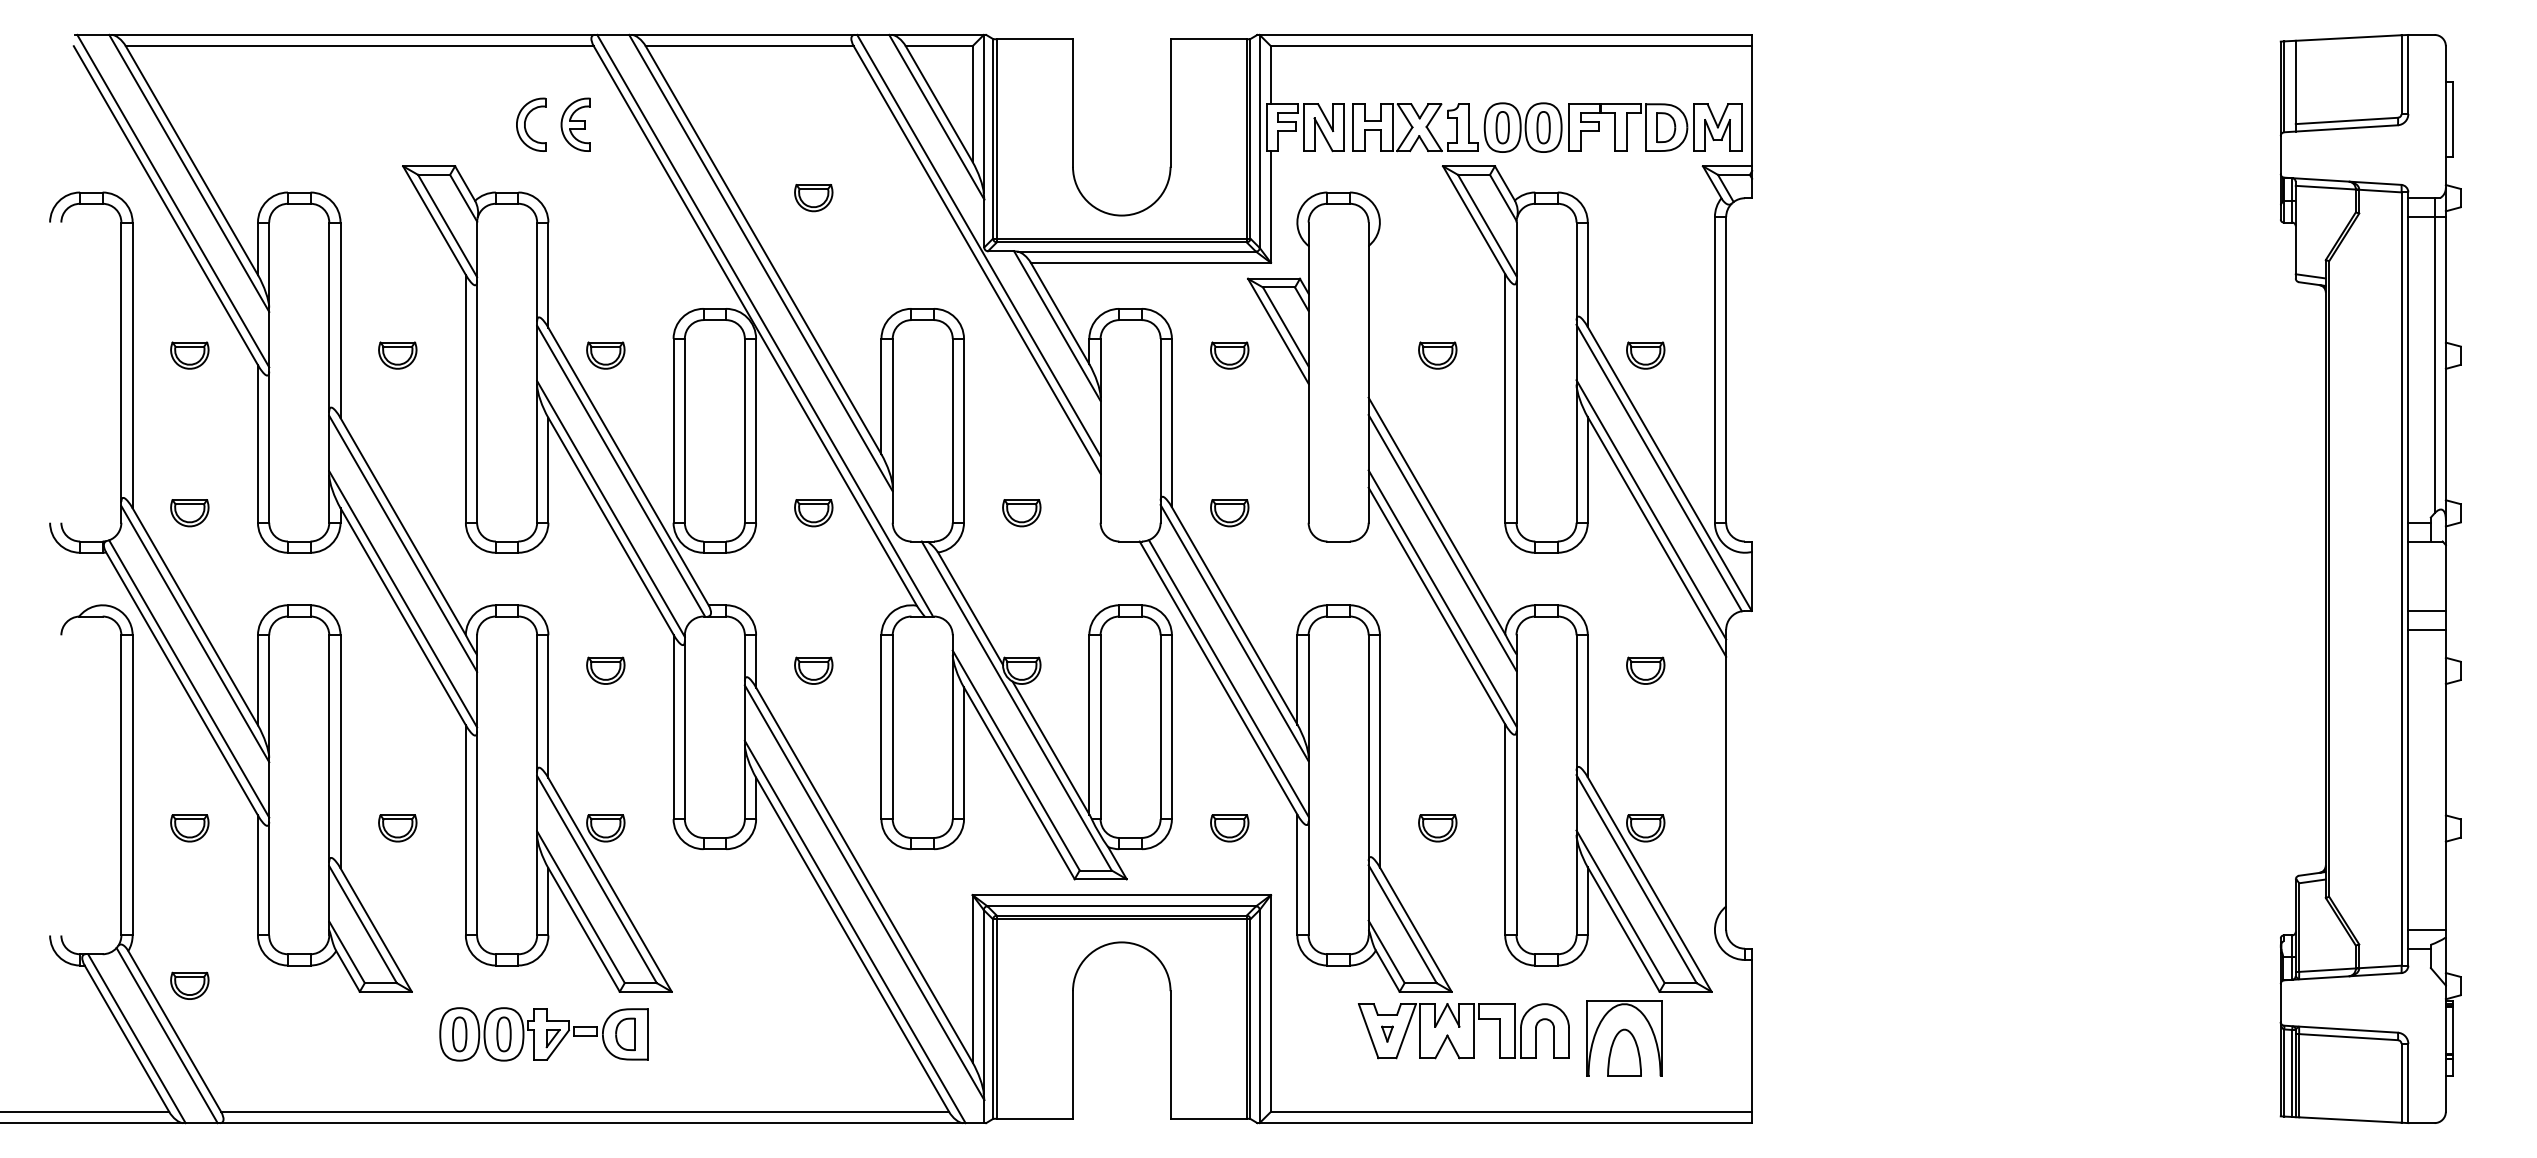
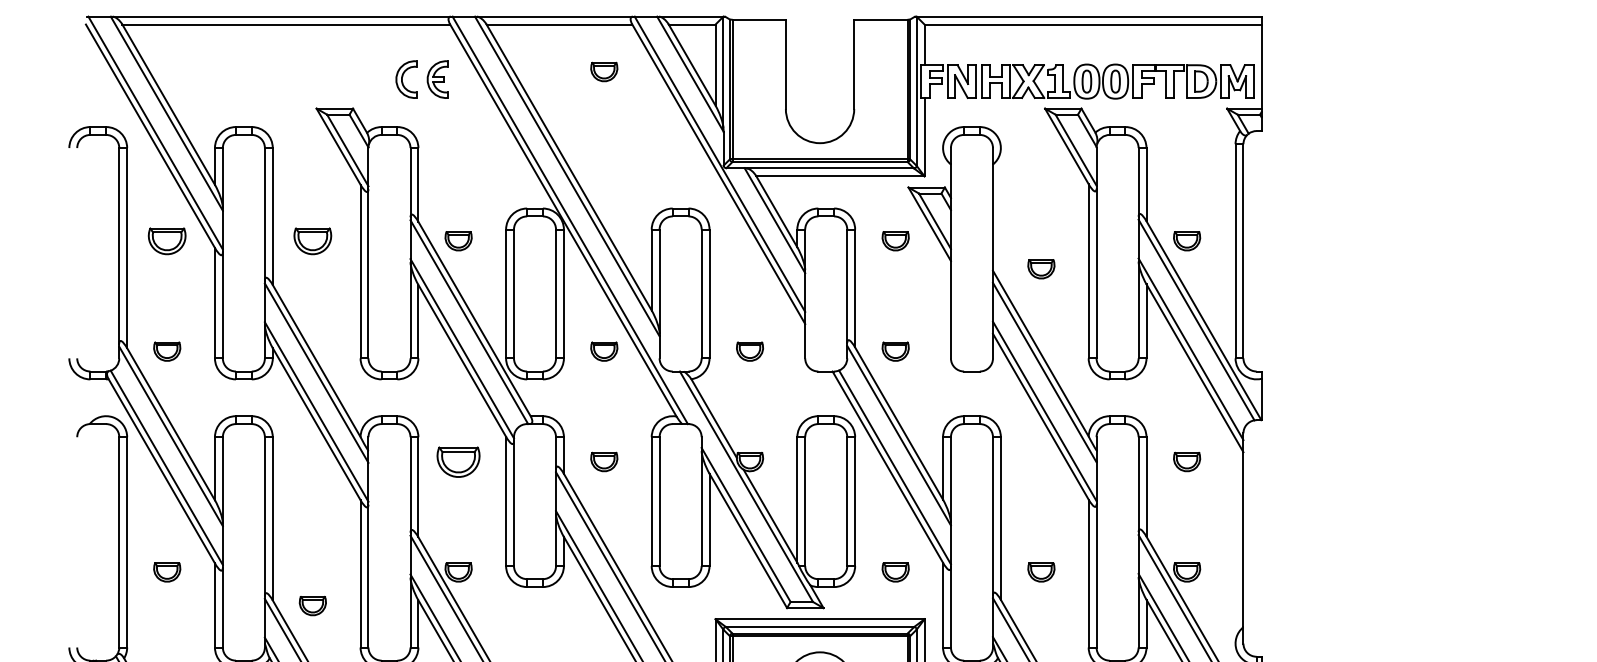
part: (813, 198) -> (604, 72), moved
part: (189, 355) -> (166, 241), size x1.4
part: (397, 355) -> (312, 241), size x1.4
part: (1437, 355) -> (1041, 269), moved
part: (605, 670) -> (458, 461), size x1.6
part: (397, 828) -> (312, 606), moved

